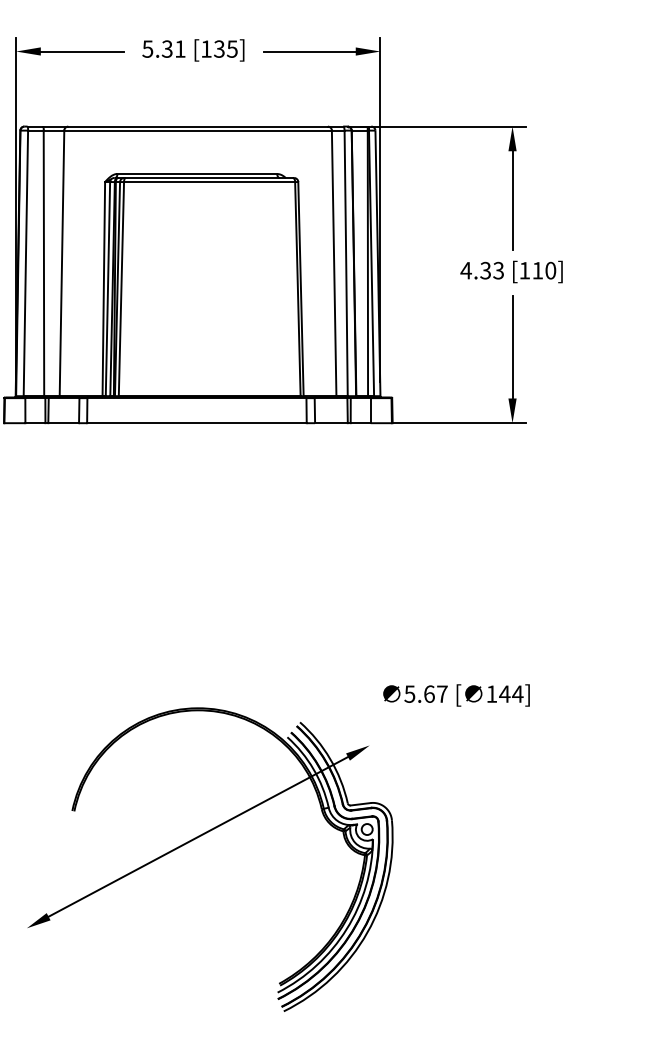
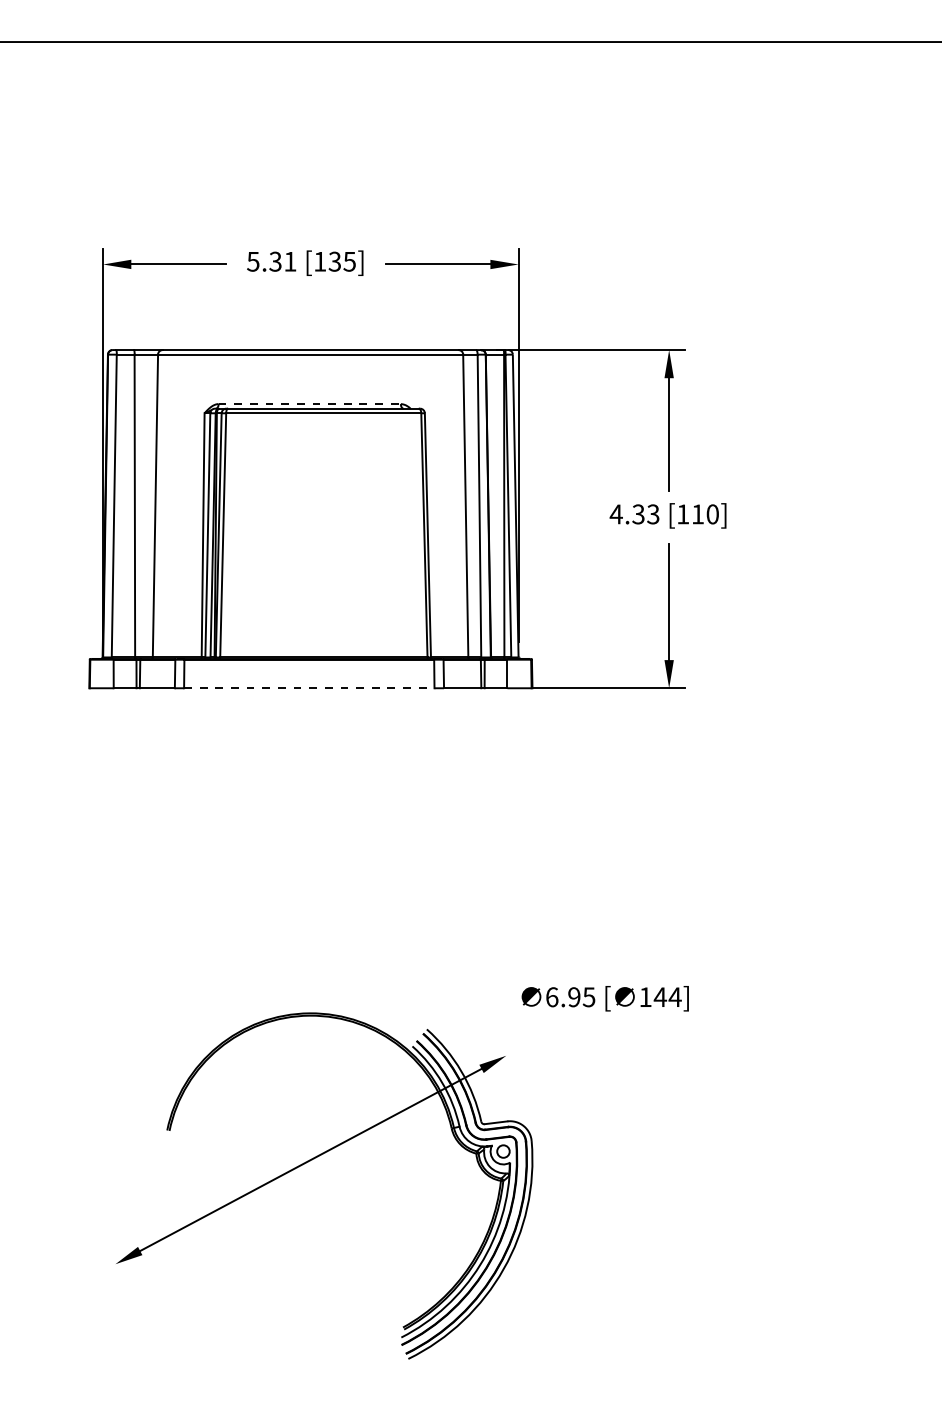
line: (197, 174) -> (310, 404), solid -> dashed
line: (197, 423) -> (309, 688), solid -> dashed
text: (426, 694) -> (570, 997), 5.67 -> 6.95

